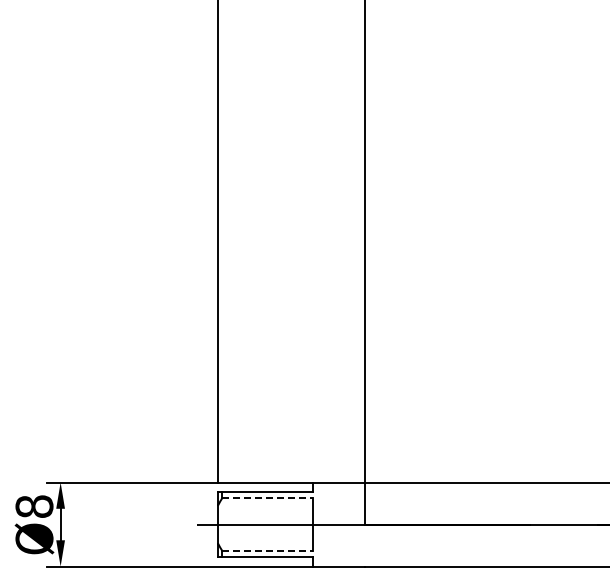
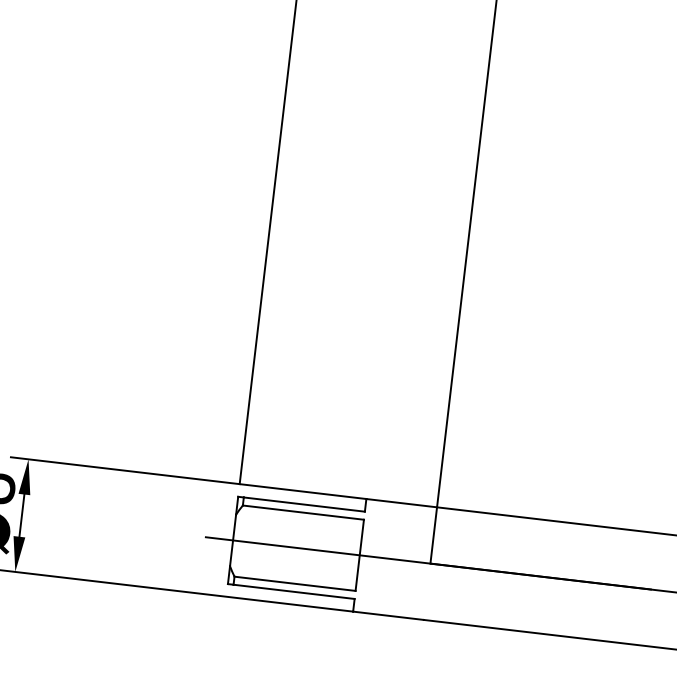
line: (268, 497) -> (304, 512), dashed -> solid
line: (268, 551) -> (296, 584), dashed -> solid

